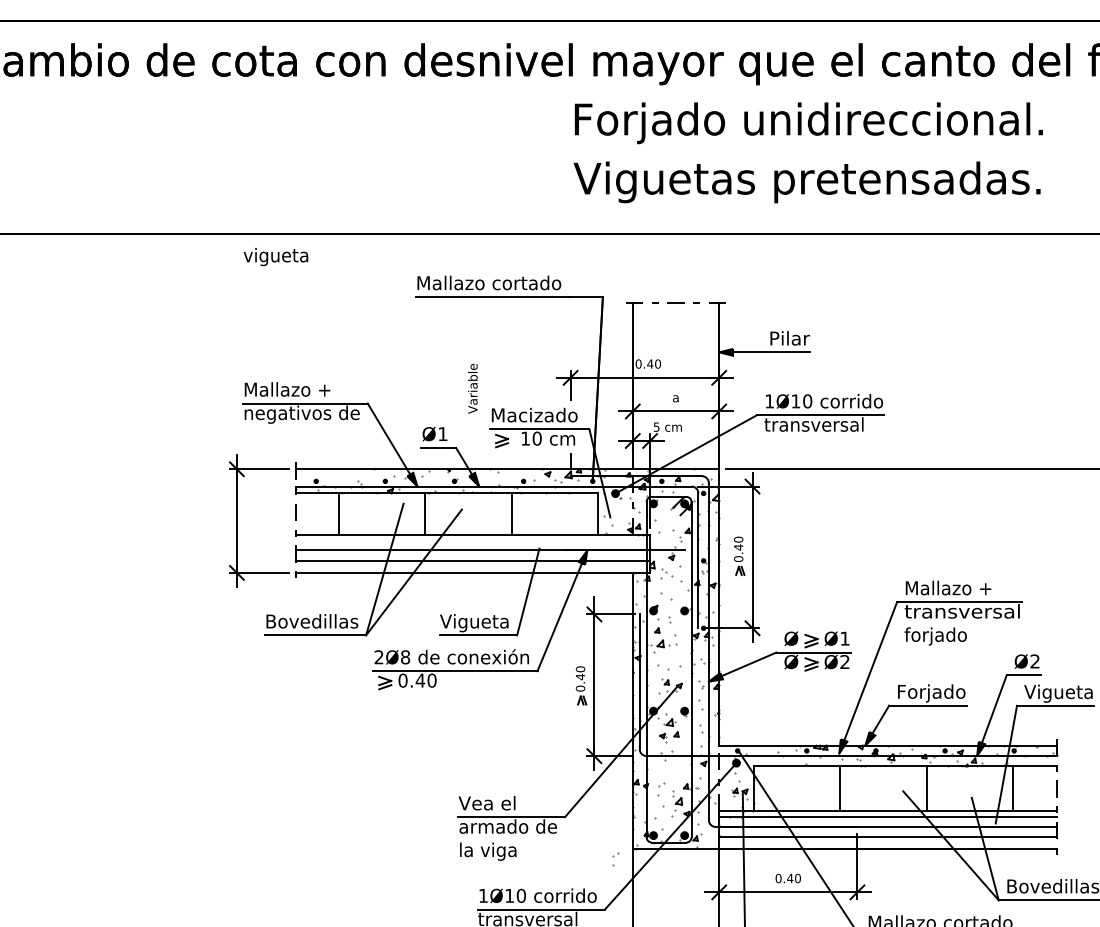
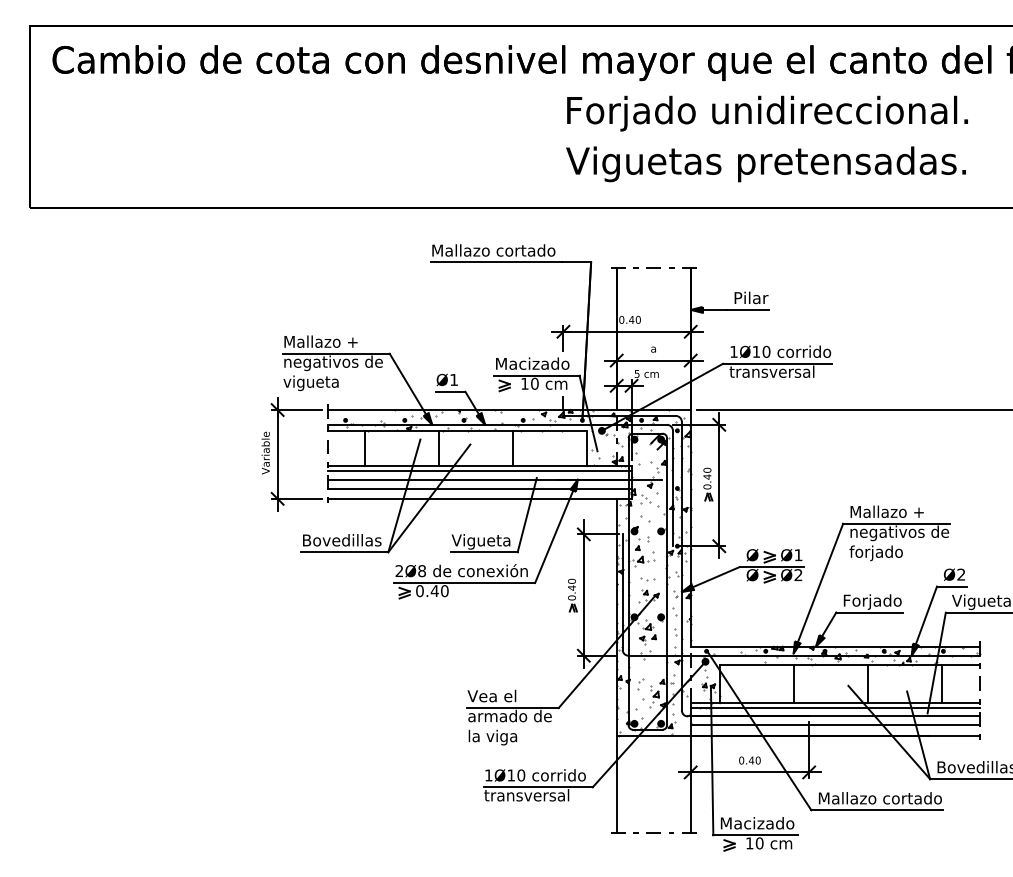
text: (275, 257) -> (310, 383), moved
text: (472, 388) -> (265, 452), moved
line: (472, 539) -> (479, 470), added
text: (962, 613) -> (899, 533), transversal -> negativos de
part: (668, 667) -> (647, 579), size x0.71
part: (615, 859) -> (601, 744), removed

